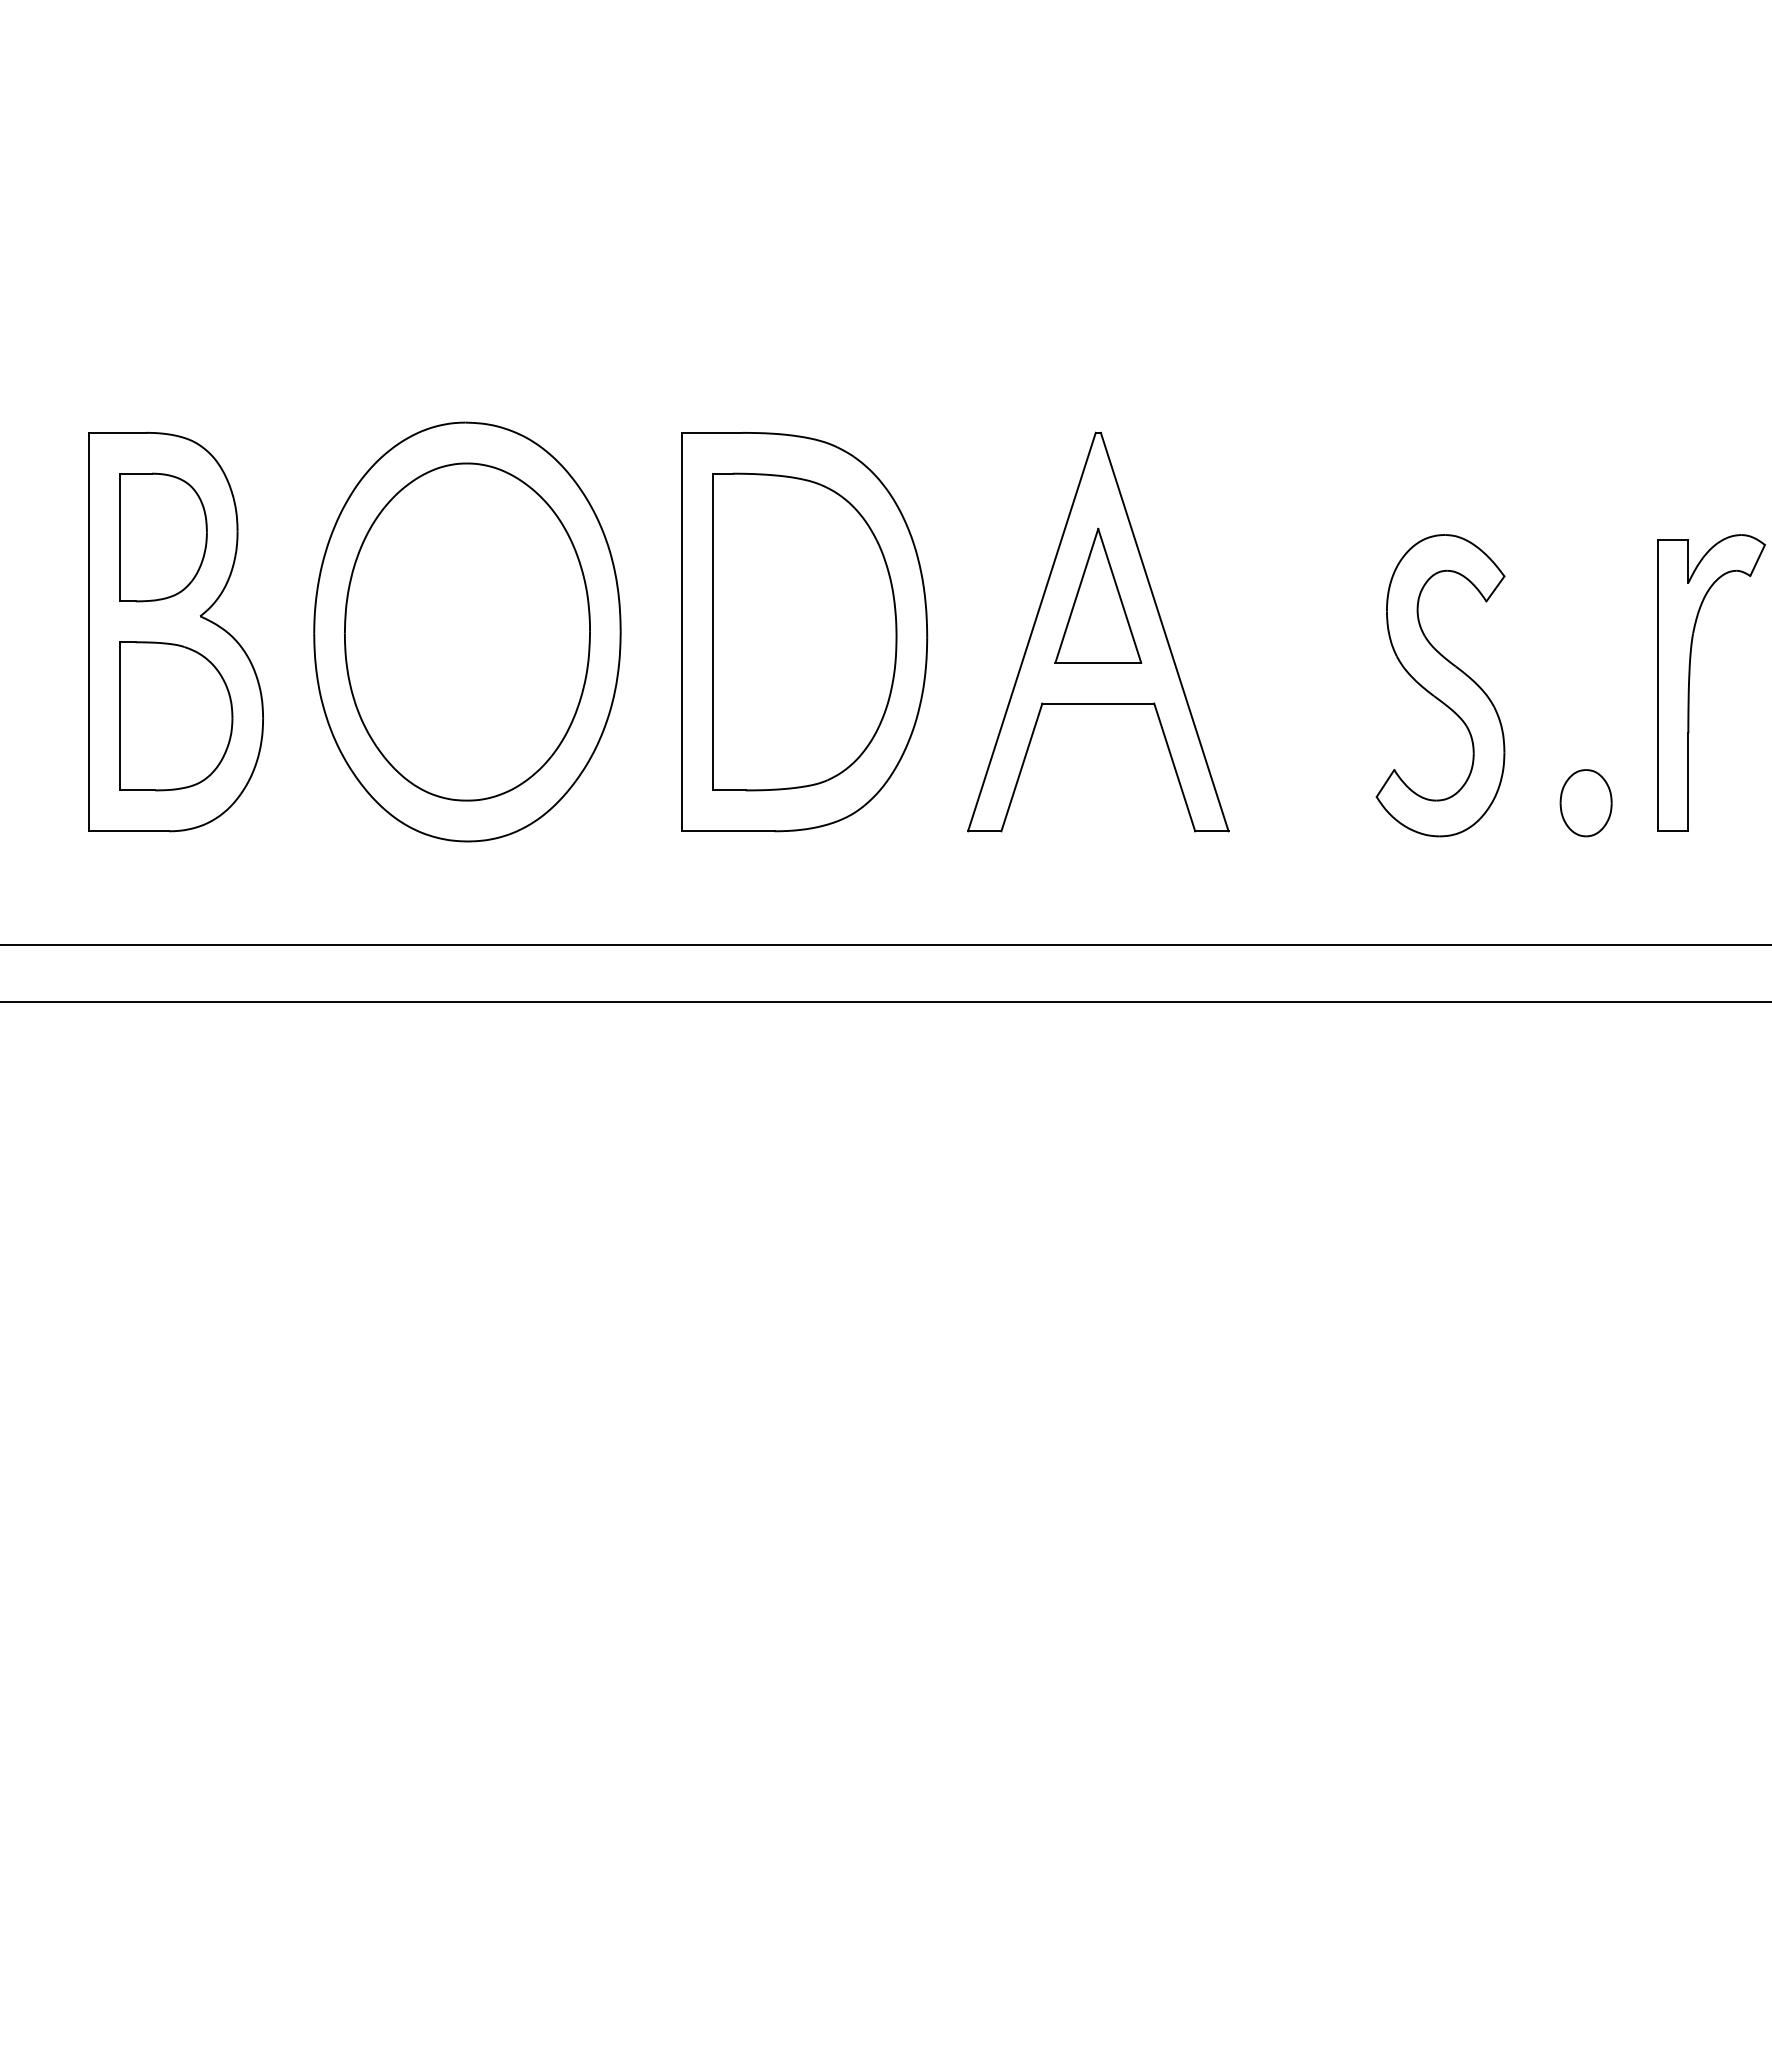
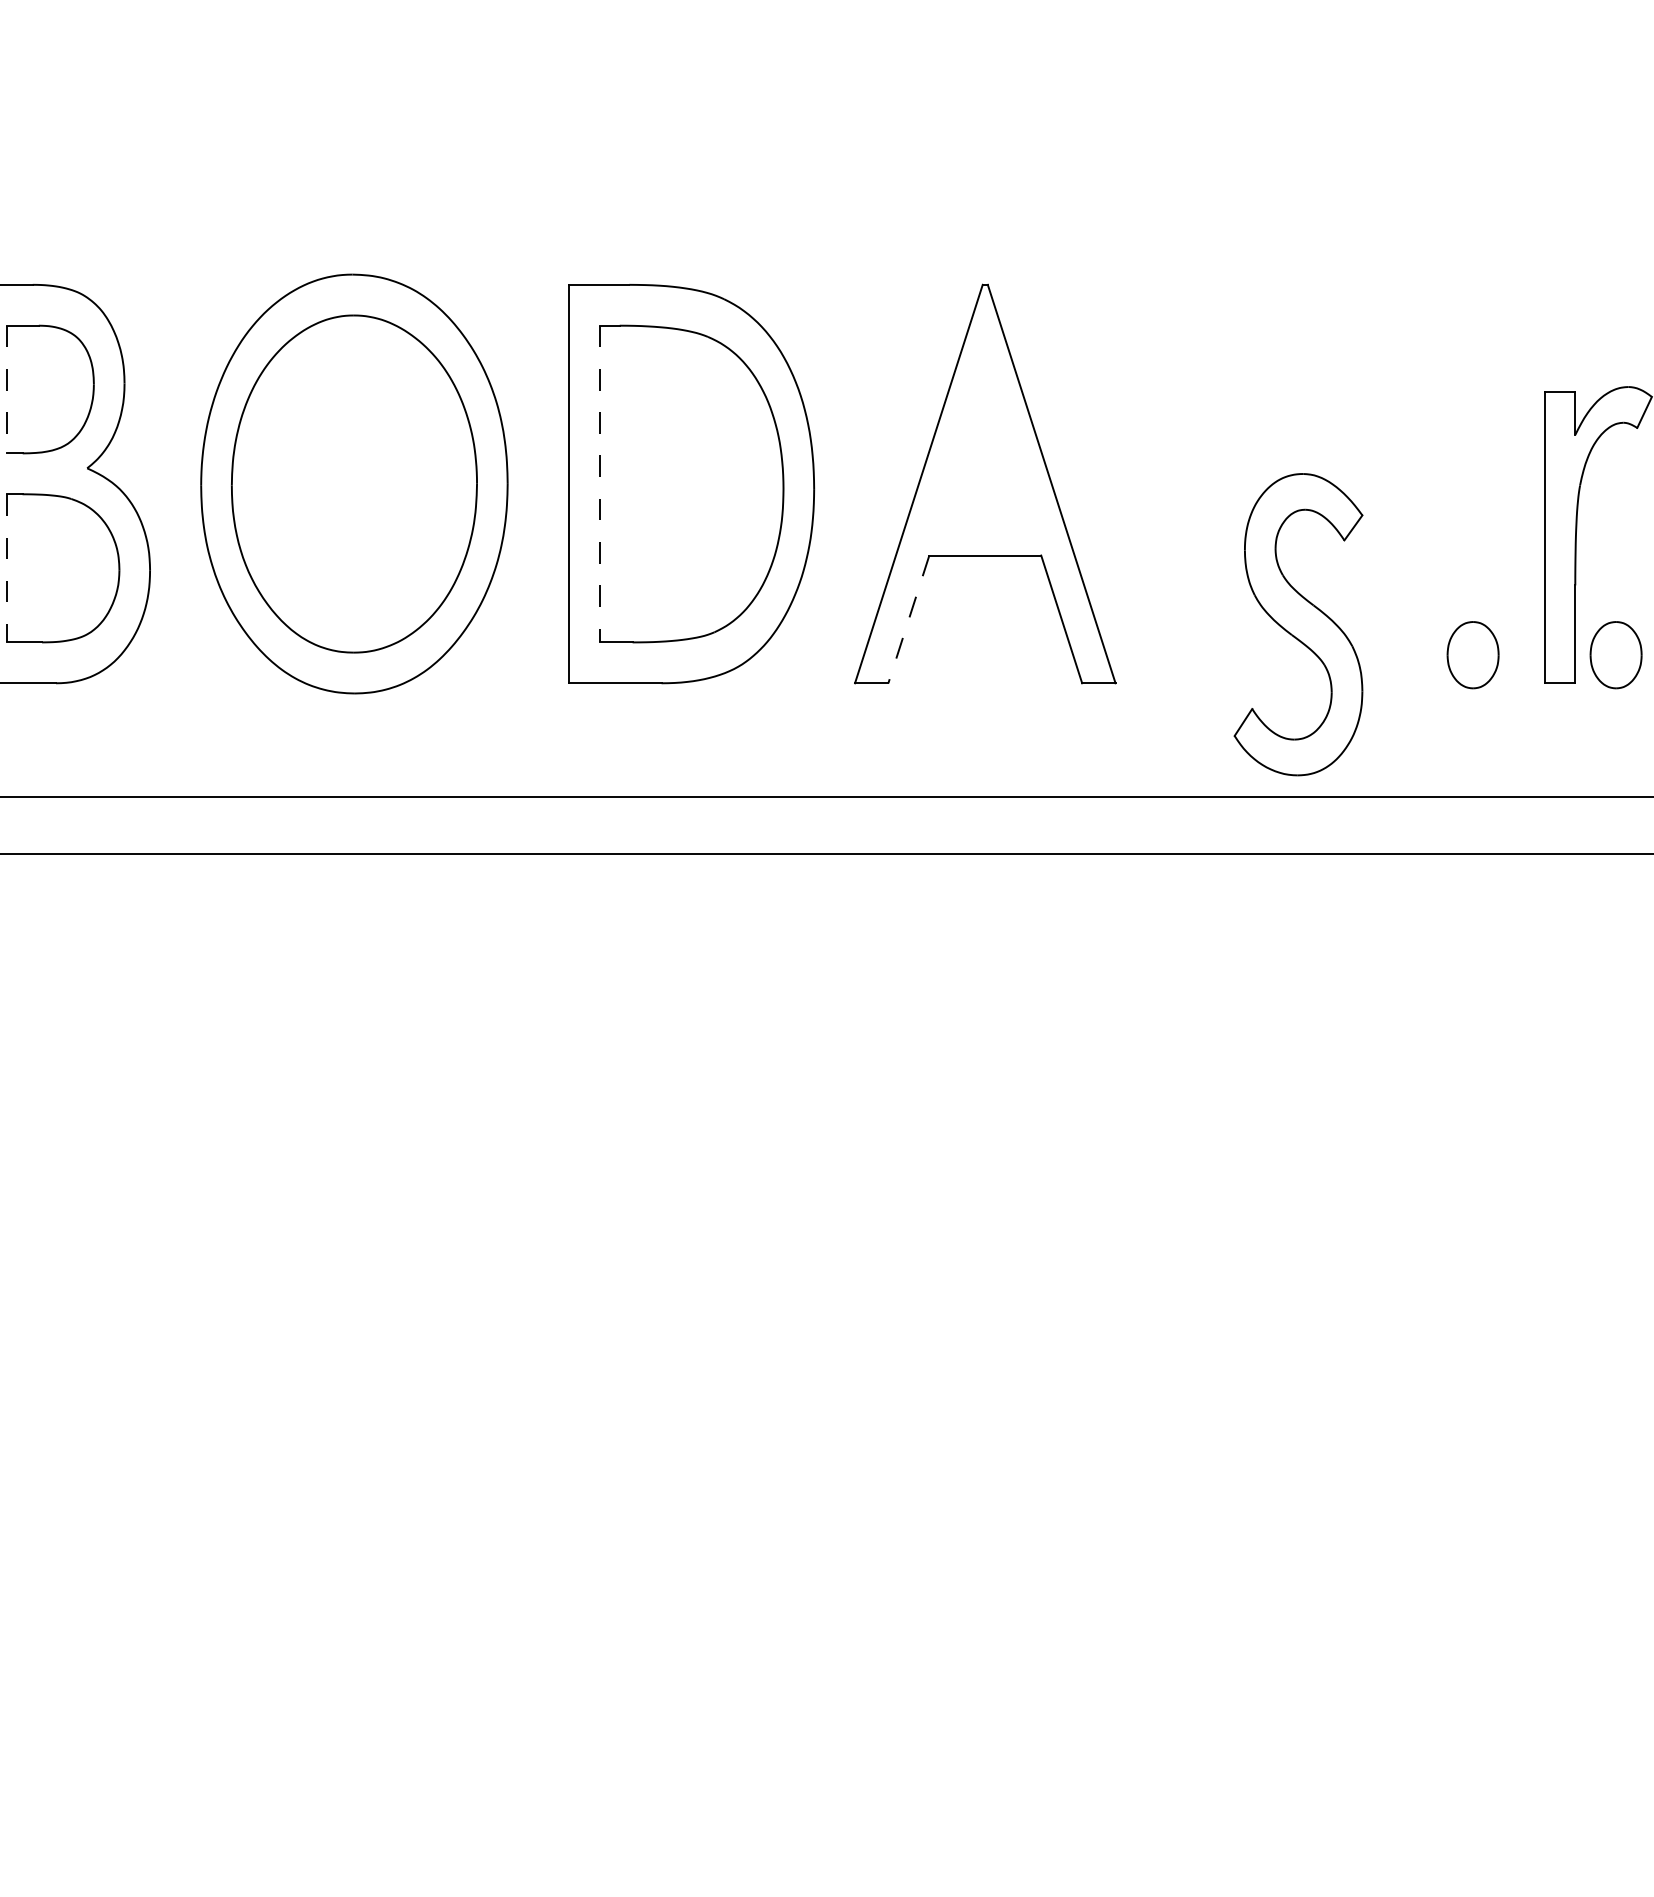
line: (120, 537) -> (7, 389), solid -> dashed
part: (1098, 595) -> (985, 447), removed
line: (712, 632) -> (599, 484), solid -> dashed
part: (1440, 685) -> (1298, 624), moved
line: (120, 716) -> (7, 568), solid -> dashed
line: (1021, 767) -> (908, 619), solid -> dashed
part: (1728, 803) -> (1615, 655), added

